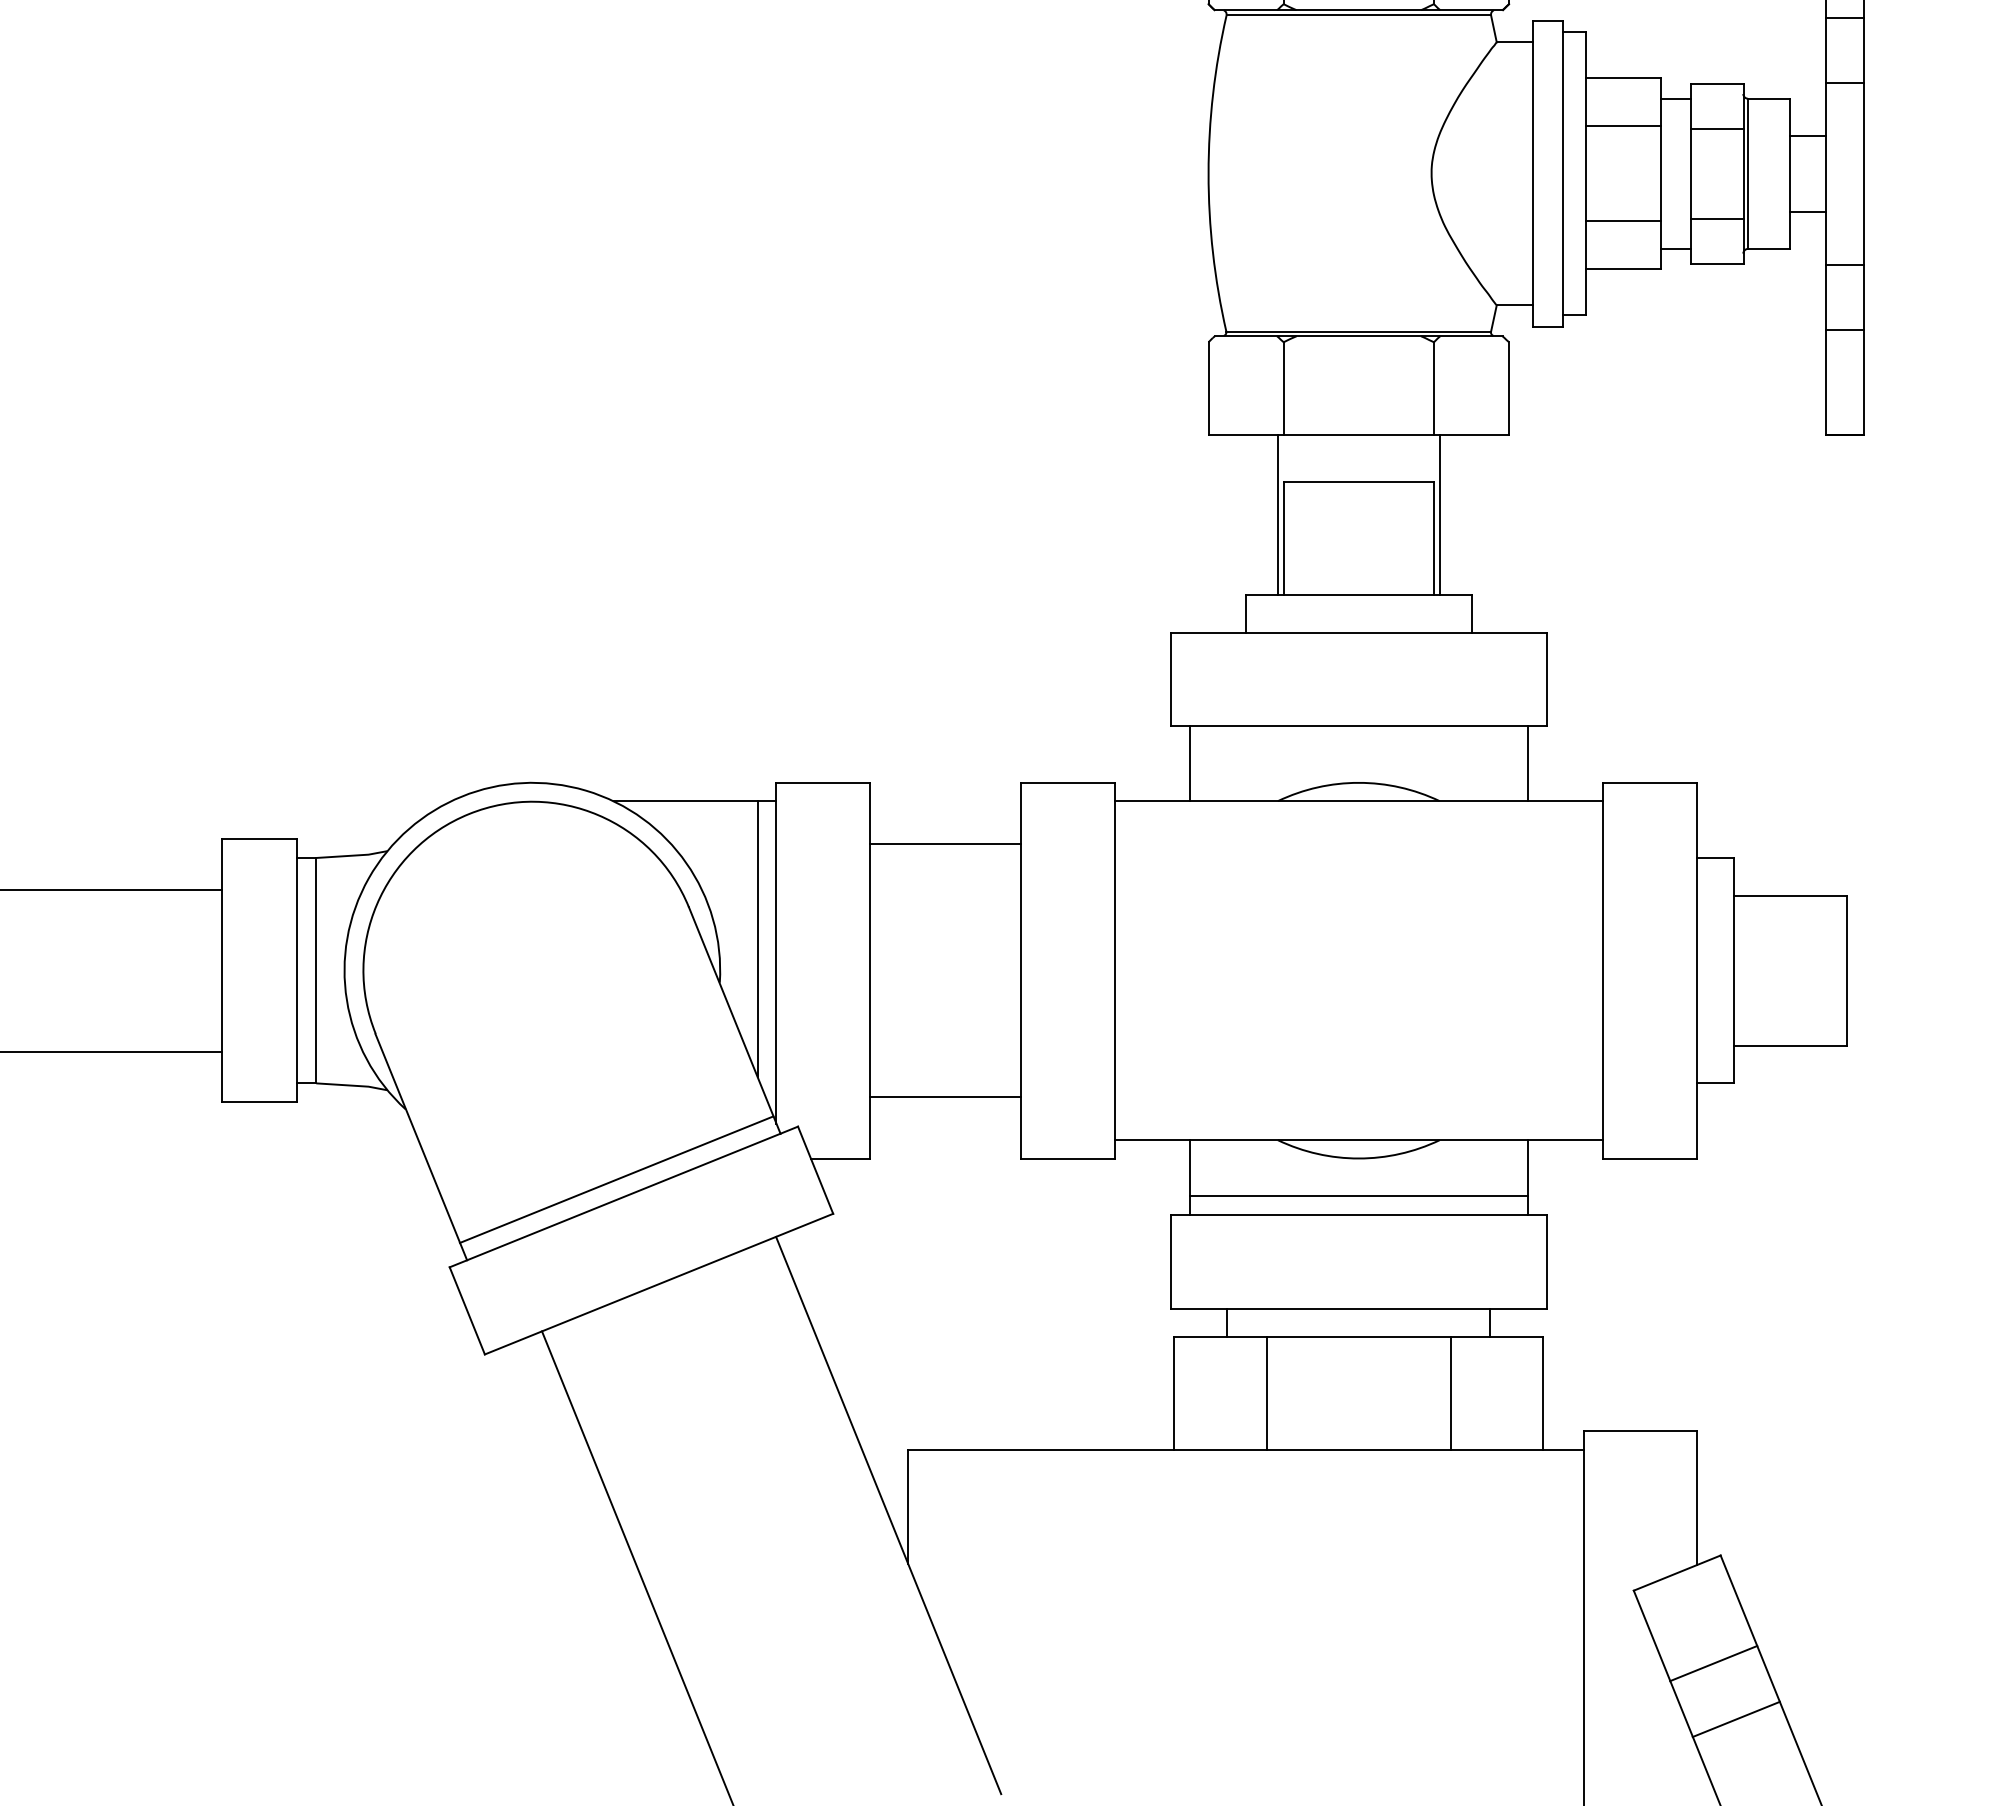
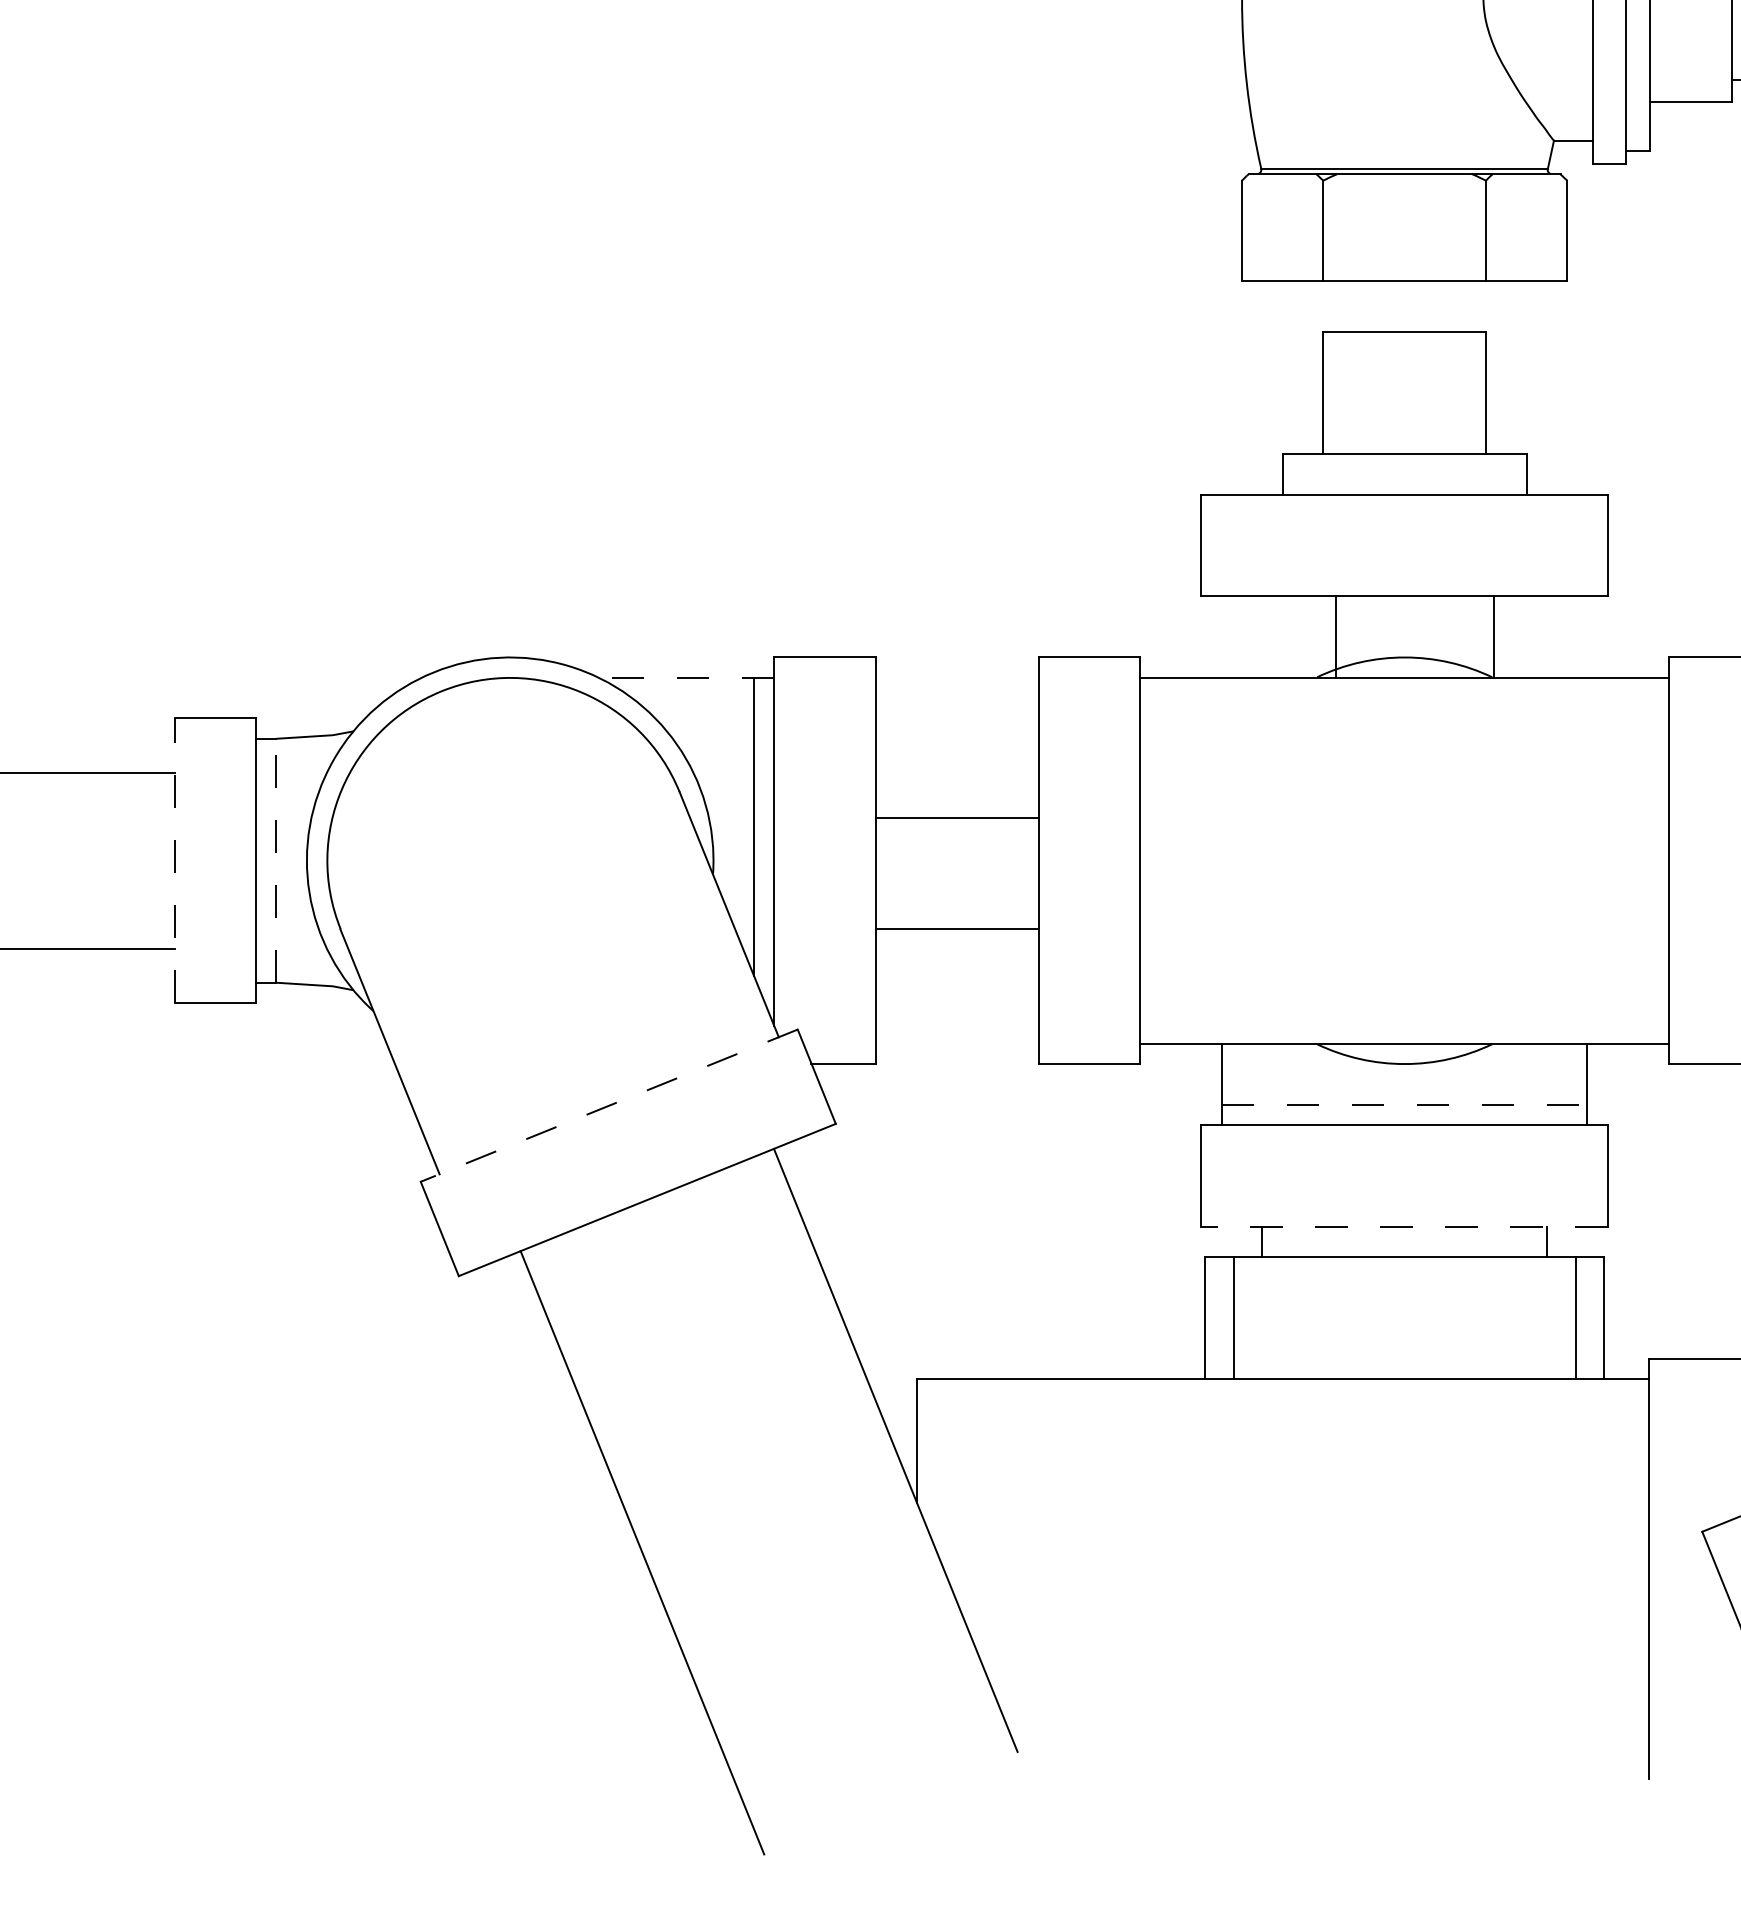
line: (1622, 221) -> (1690, 49), removed
line: (1277, 515) -> (1316, 368), removed
line: (1439, 515) -> (1491, 368), removed
line: (1189, 763) -> (1336, 636), moved
line: (1527, 763) -> (1494, 636), moved
line: (694, 801) -> (685, 677), solid -> dashed
line: (945, 844) -> (957, 818), moved
line: (222, 970) -> (174, 860), solid -> dashed
line: (316, 970) -> (276, 860), solid -> dashed
line: (945, 1096) -> (957, 928), moved
line: (616, 1179) -> (601, 1086), removed
line: (623, 1196) -> (608, 1105), solid -> dashed
line: (1359, 1196) -> (1405, 1105), solid -> dashed
line: (1358, 1308) -> (1404, 1226), solid -> dashed
line: (1266, 1393) -> (1234, 1318), moved
line: (1450, 1393) -> (1575, 1318), moved

